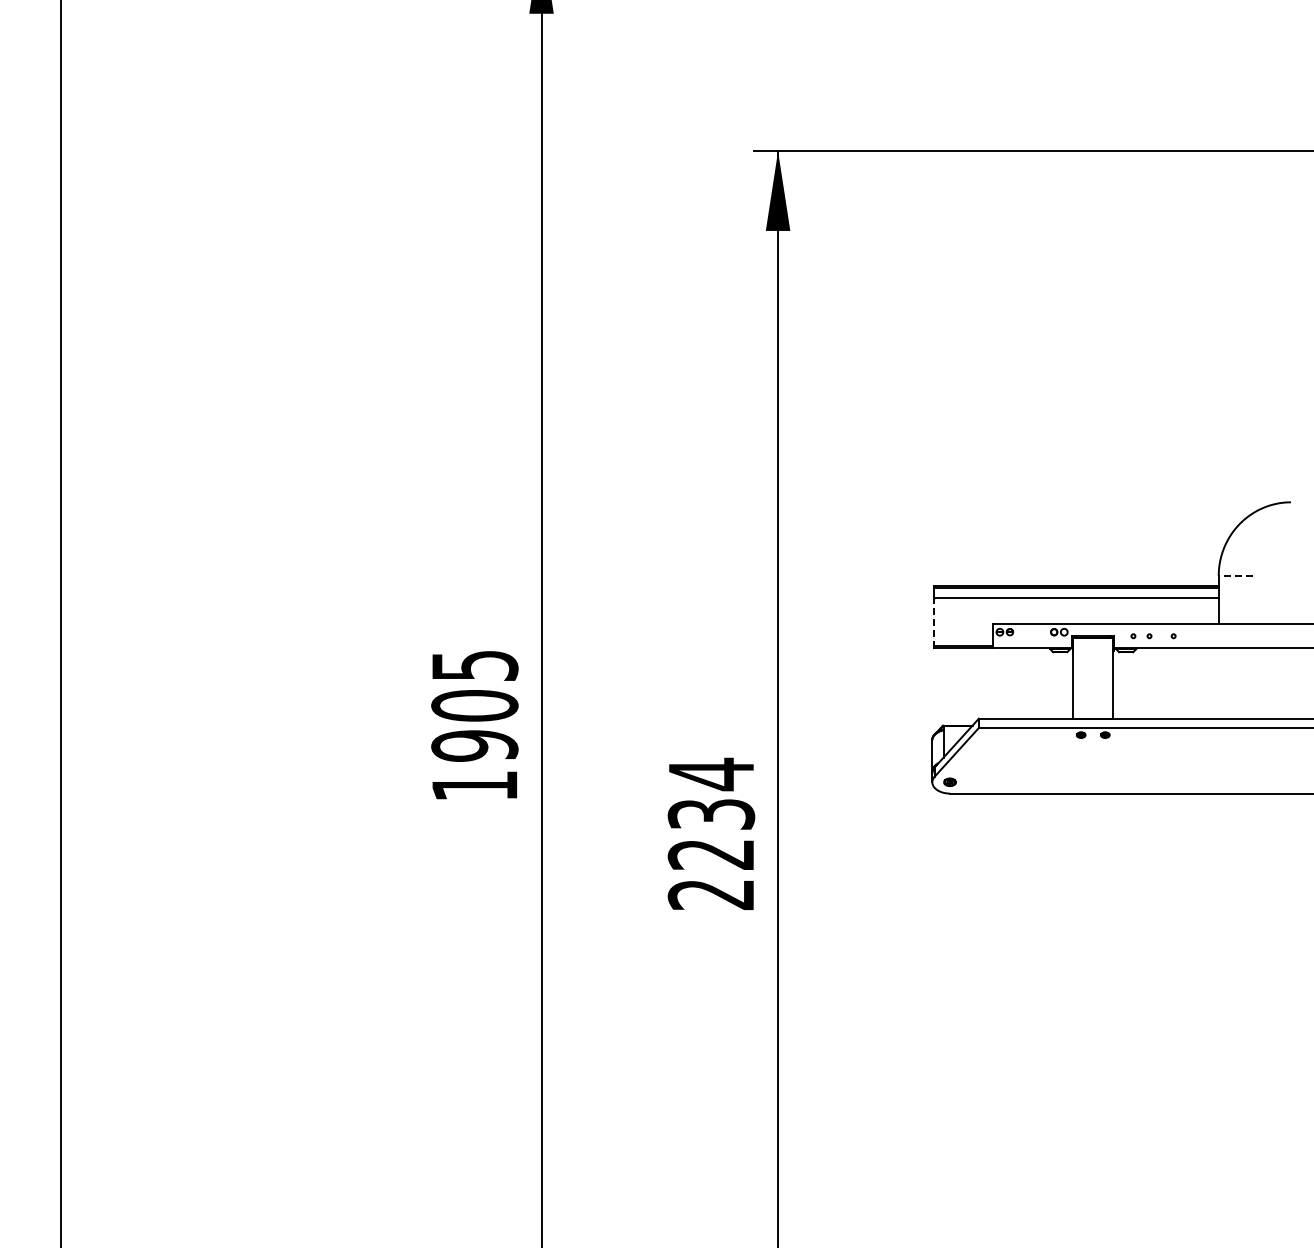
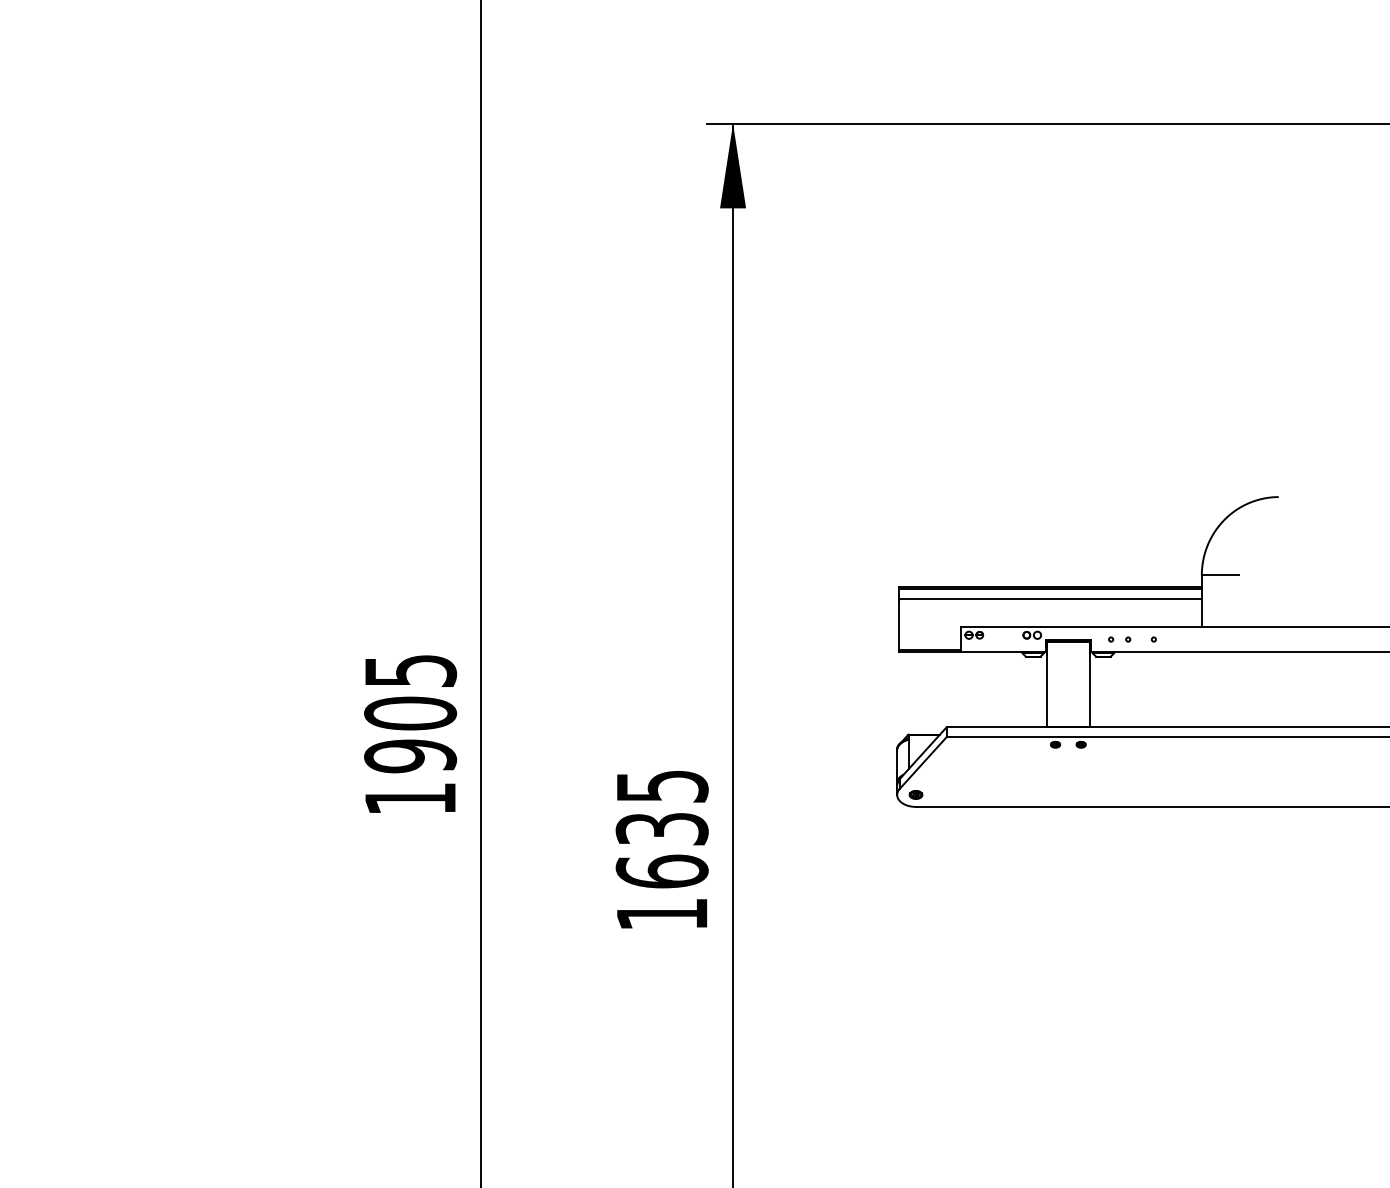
line: (1235, 575) -> (1219, 574), dashed -> solid
line: (934, 621) -> (899, 623), dashed -> solid
text: (711, 833) -> (662, 849), 2234 -> 1635

